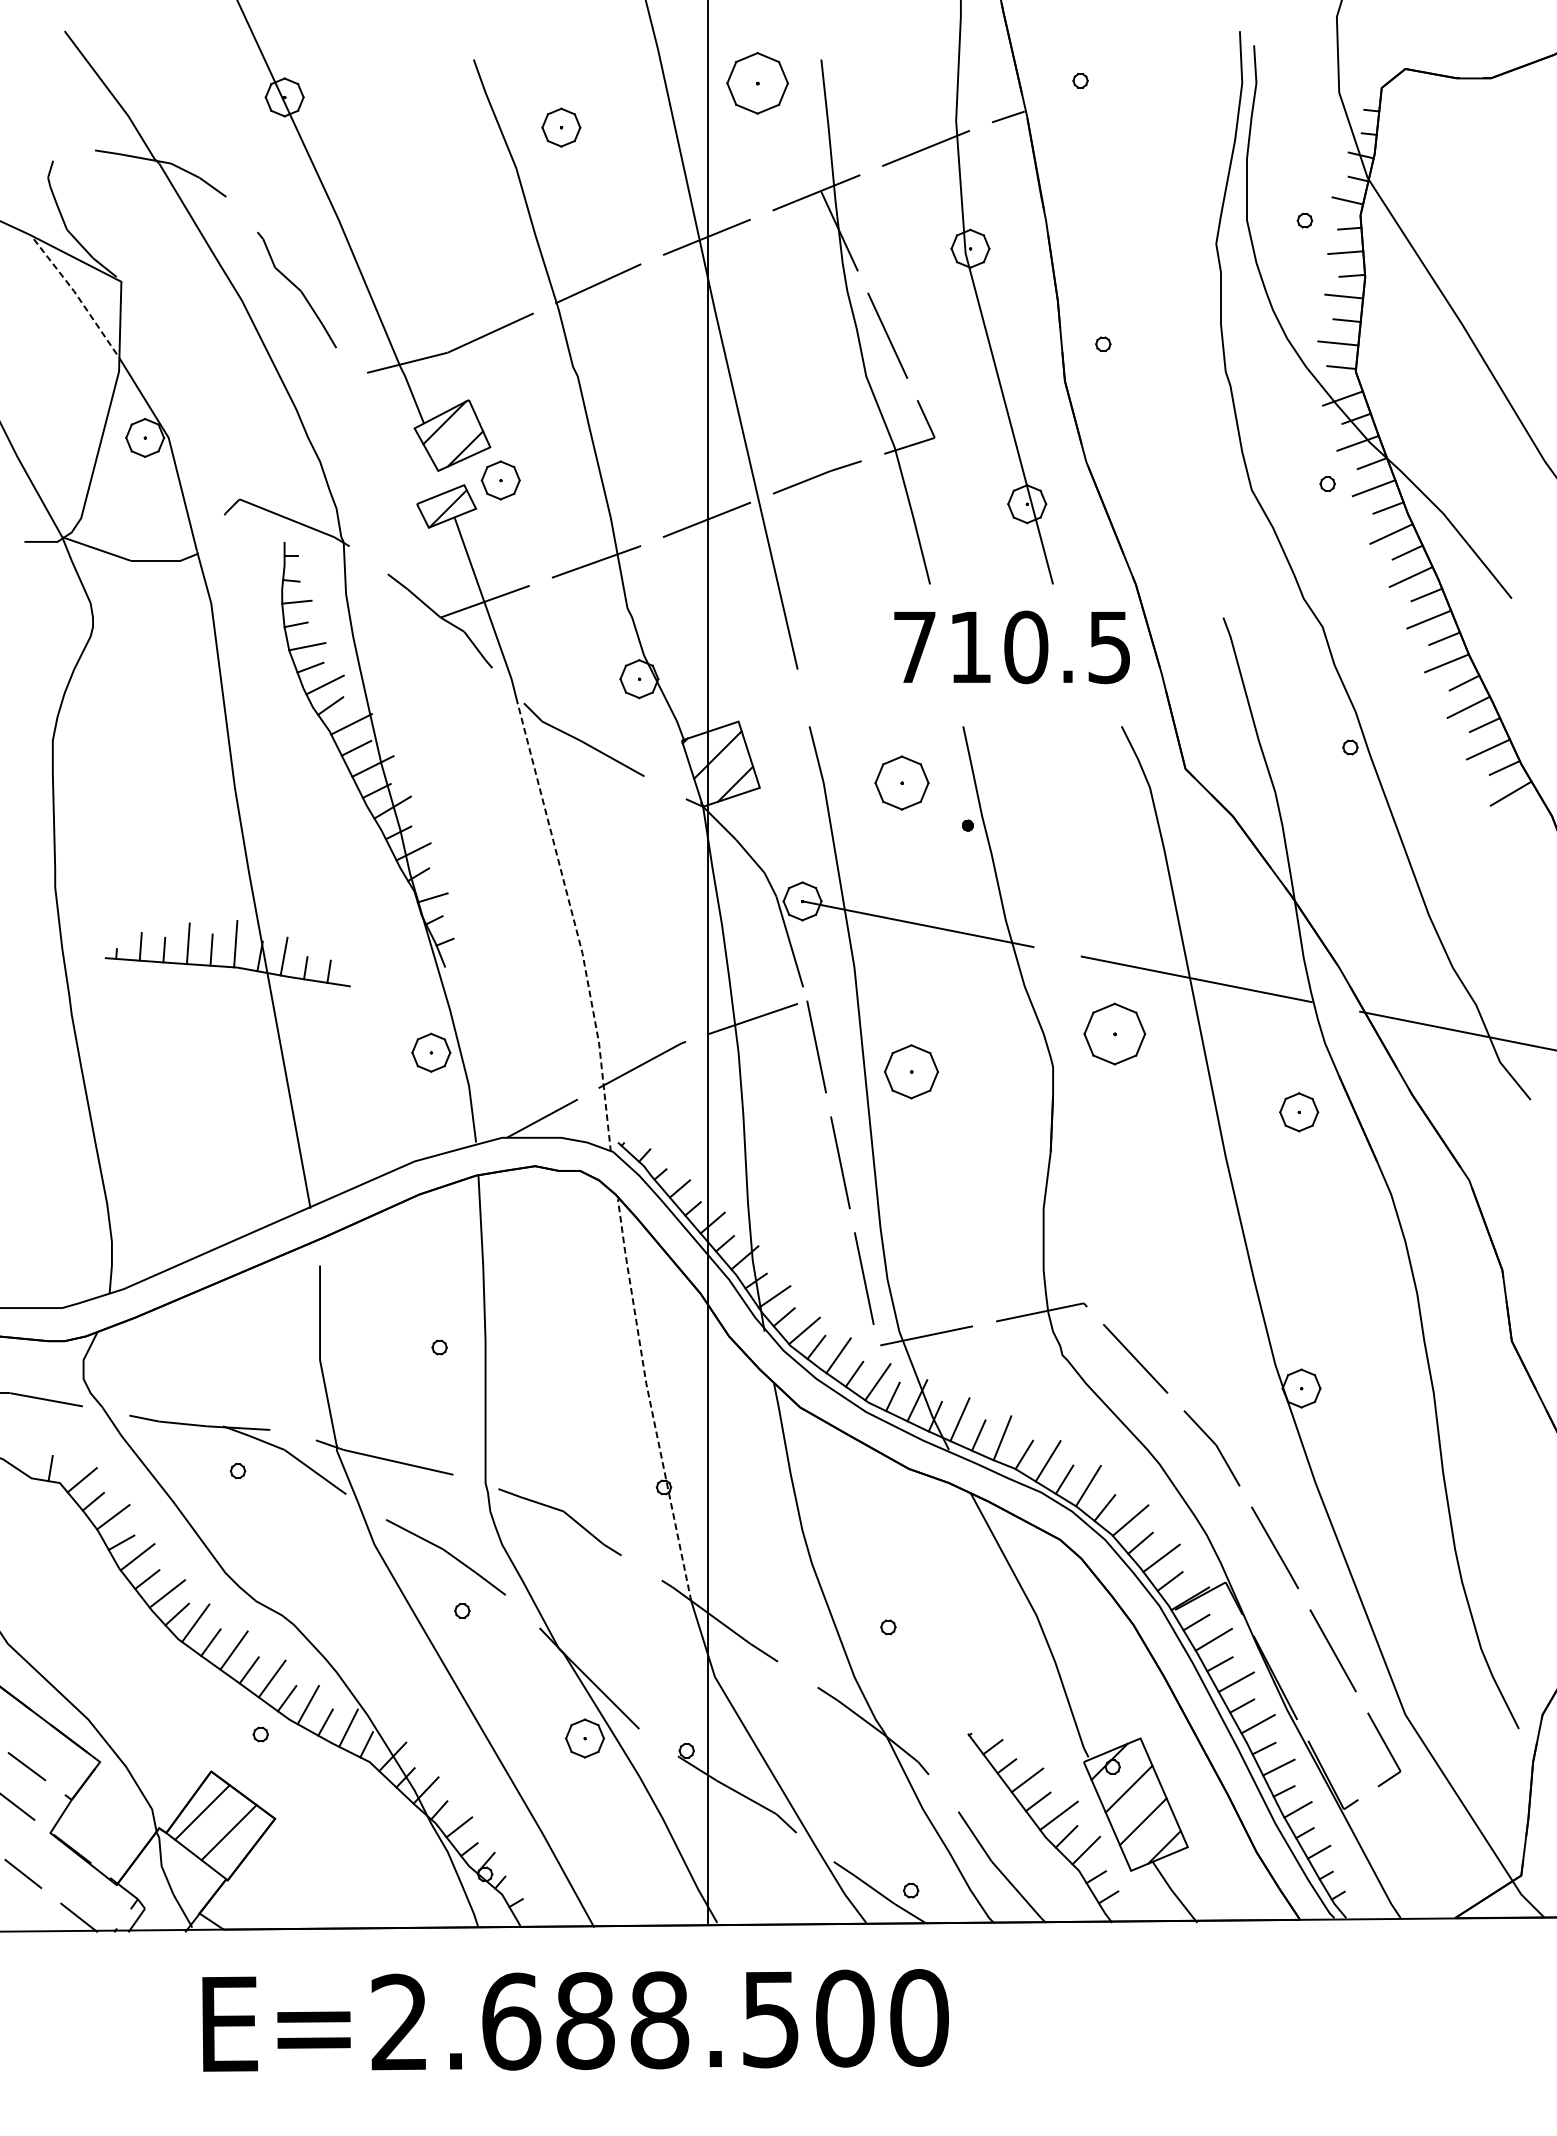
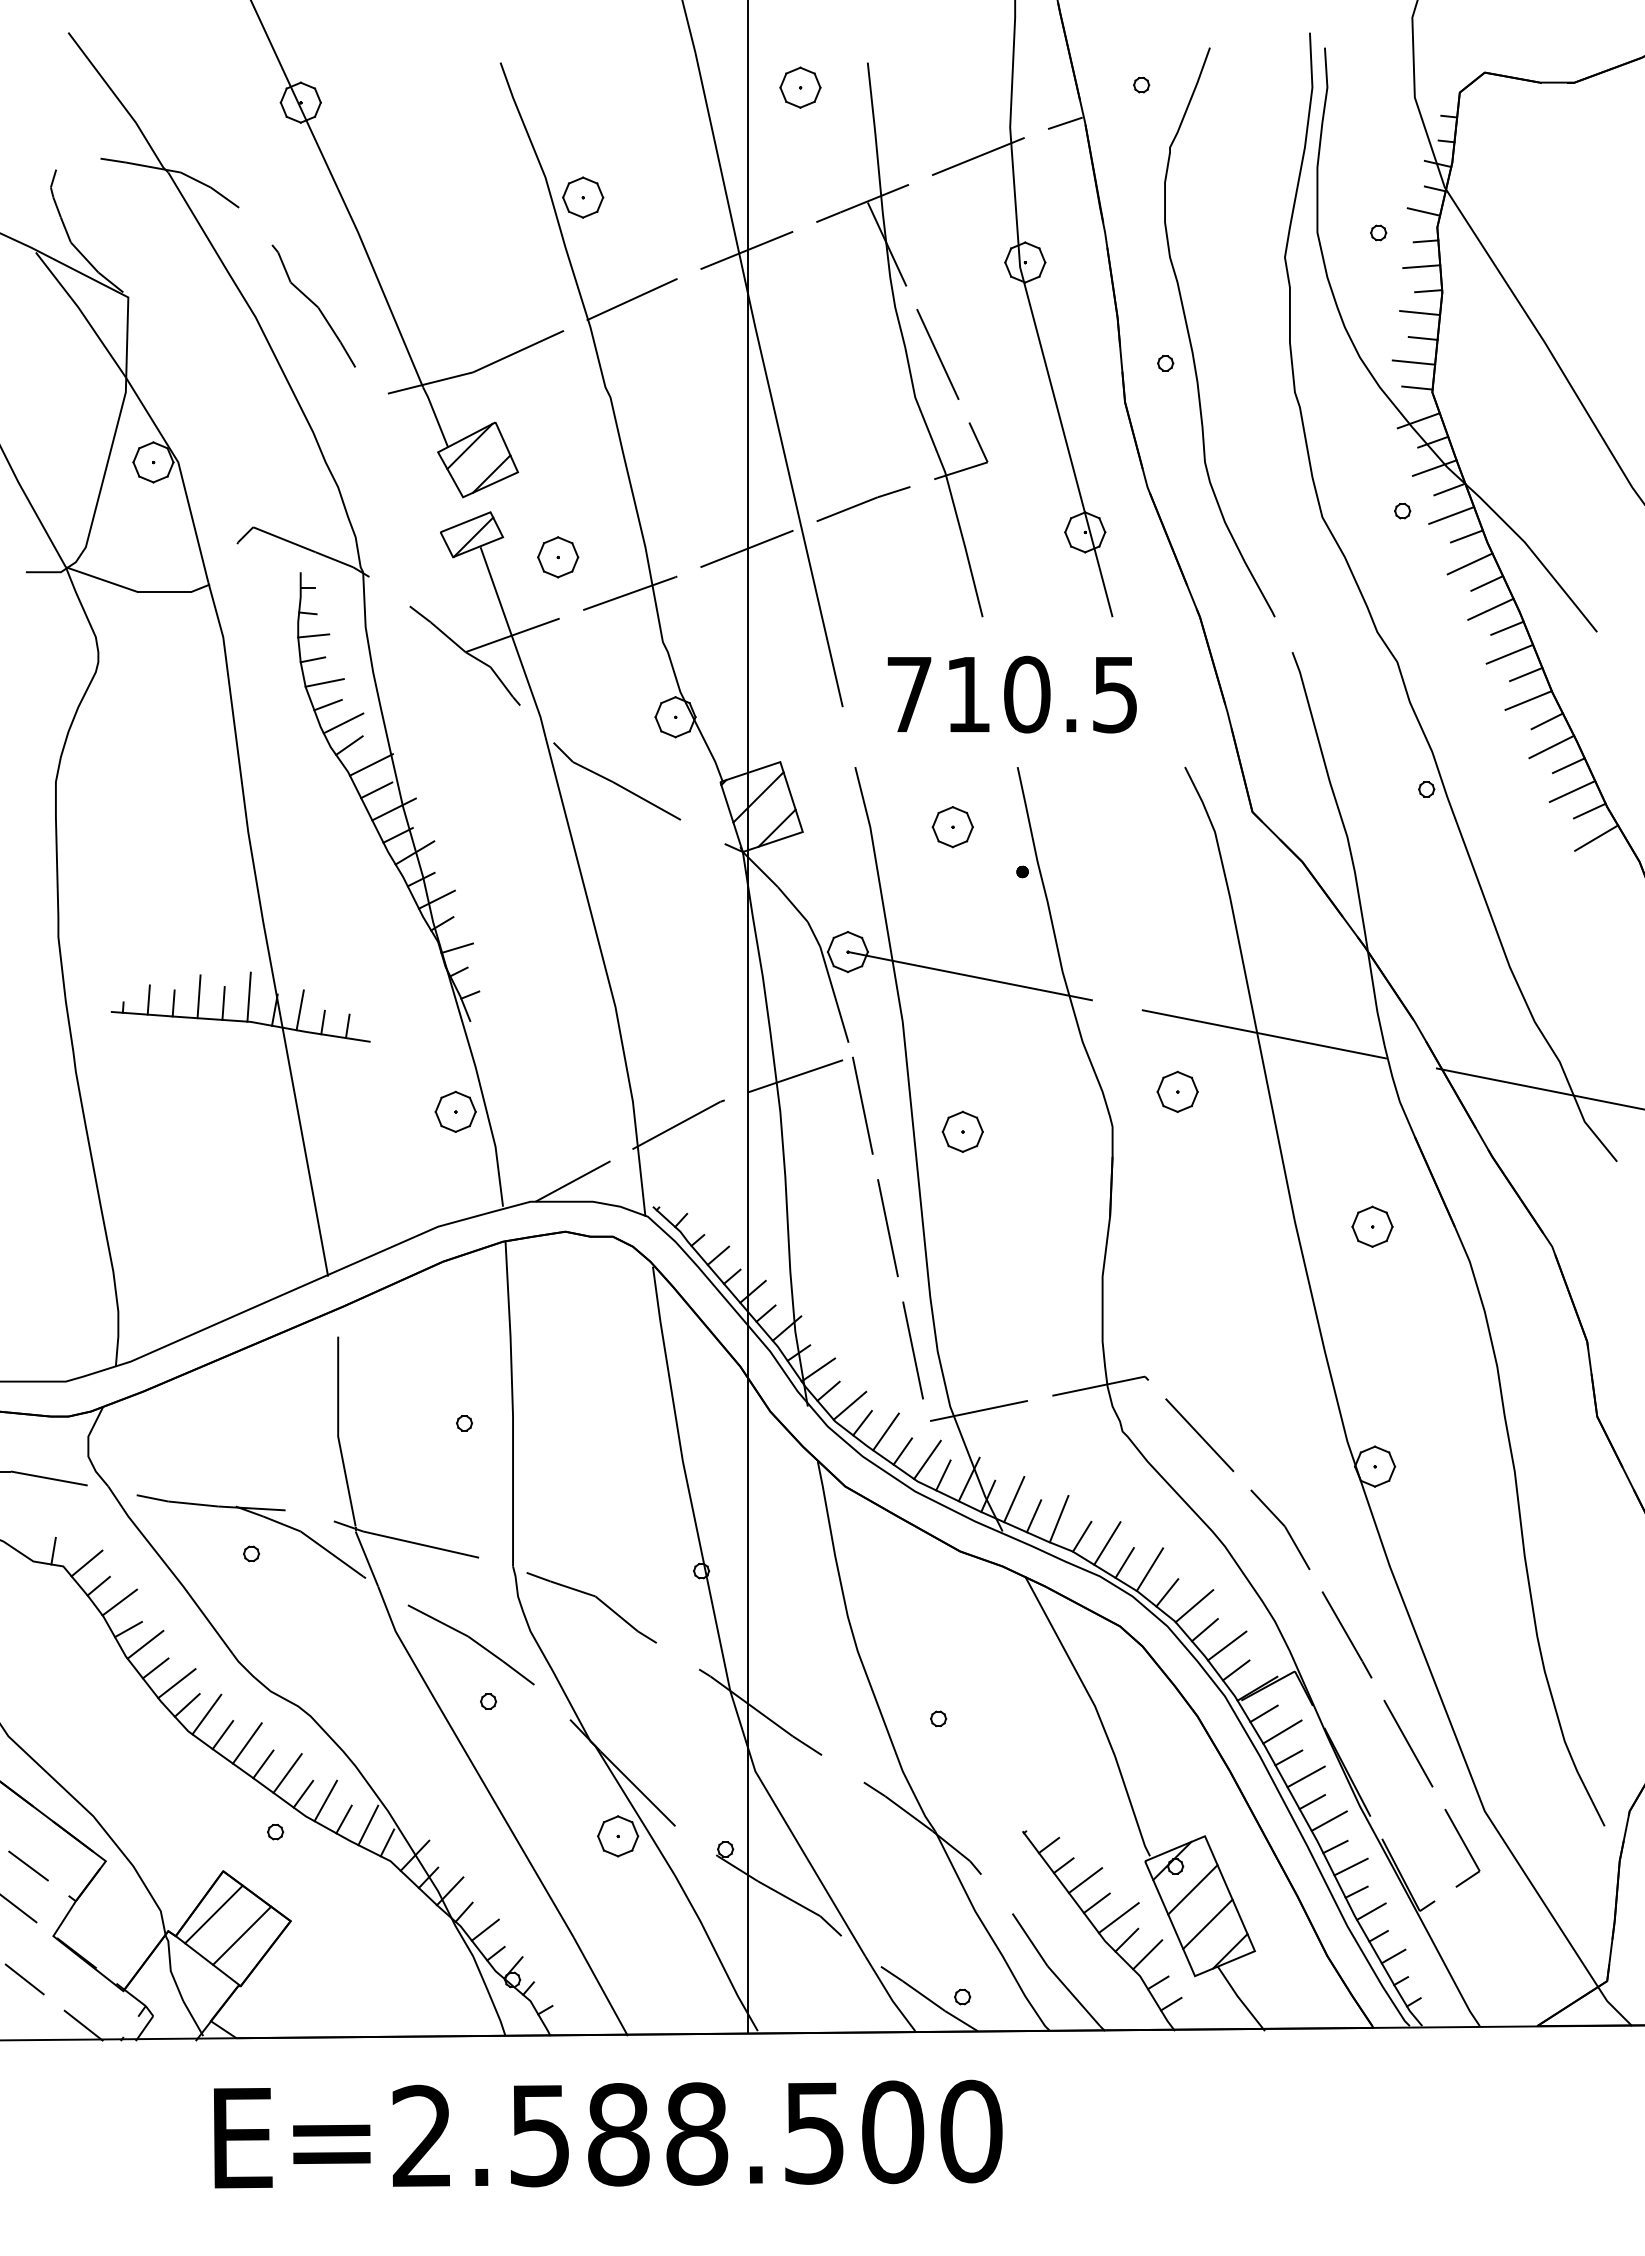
part: (757, 83) -> (800, 87), size x0.62
part: (561, 127) -> (583, 197), moved
line: (78, 296) -> (82, 313), dashed -> solid
curve: (1127, 323) -> (1191, 341), added
part: (501, 480) -> (558, 557), moved
text: (1011, 647) -> (1011, 694), moved
part: (901, 783) -> (952, 827), size x0.71
line: (574, 923) -> (607, 975), dashed -> solid
part: (1114, 1033) -> (1177, 1091), size x0.62
part: (911, 1071) -> (962, 1131), size x0.71
part: (1299, 1112) -> (1372, 1226), moved
line: (649, 1399) -> (686, 1478), dashed -> solid
text: (511, 2021) -> (540, 2135), E=2.688.500 -> E=2.588.500

